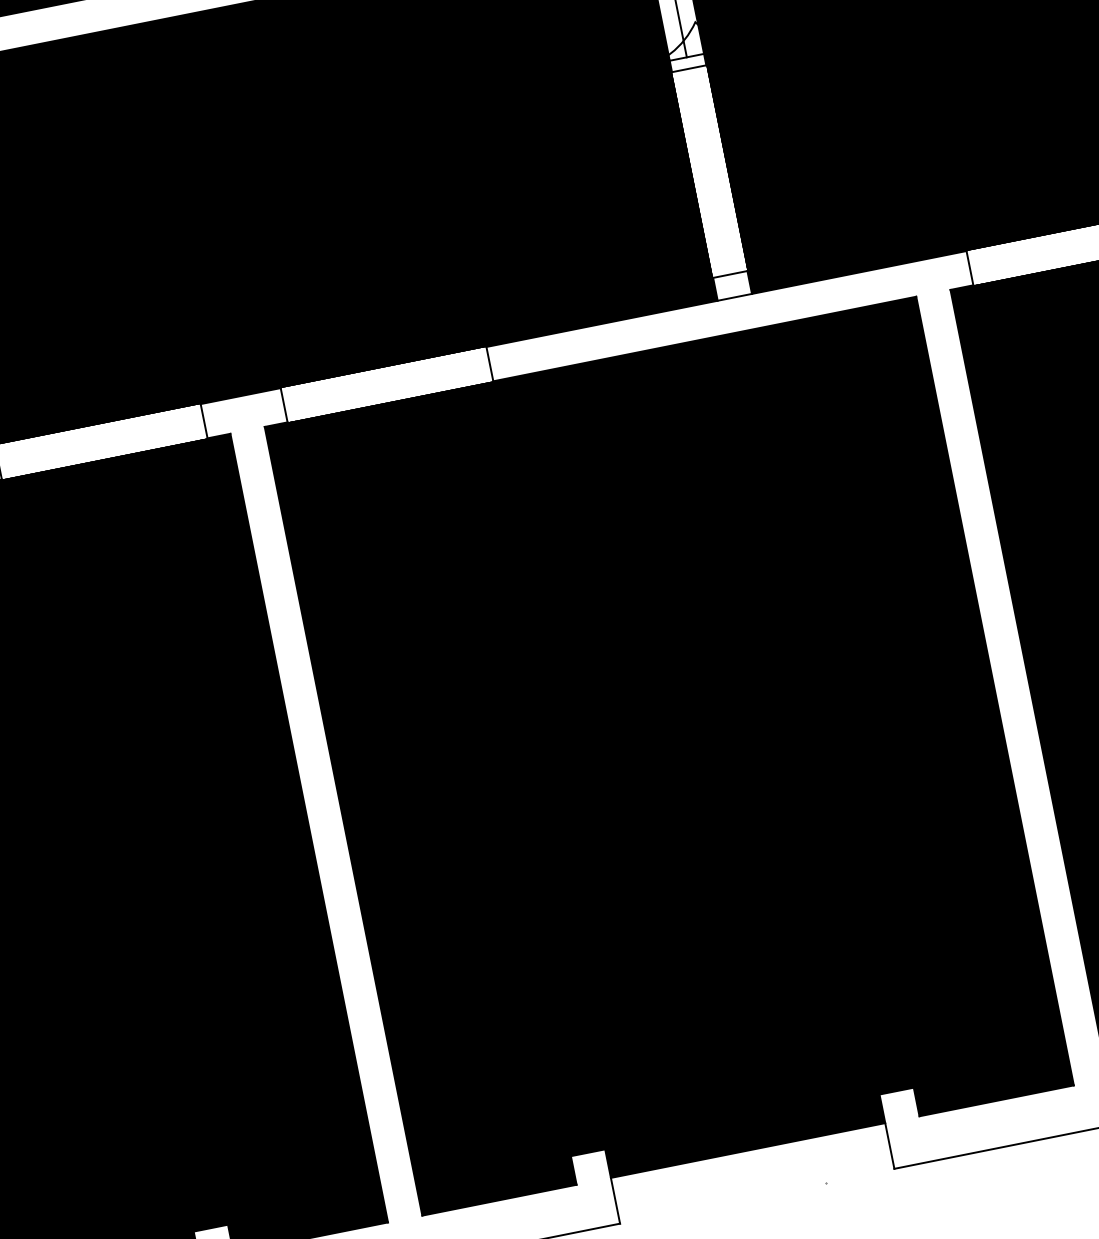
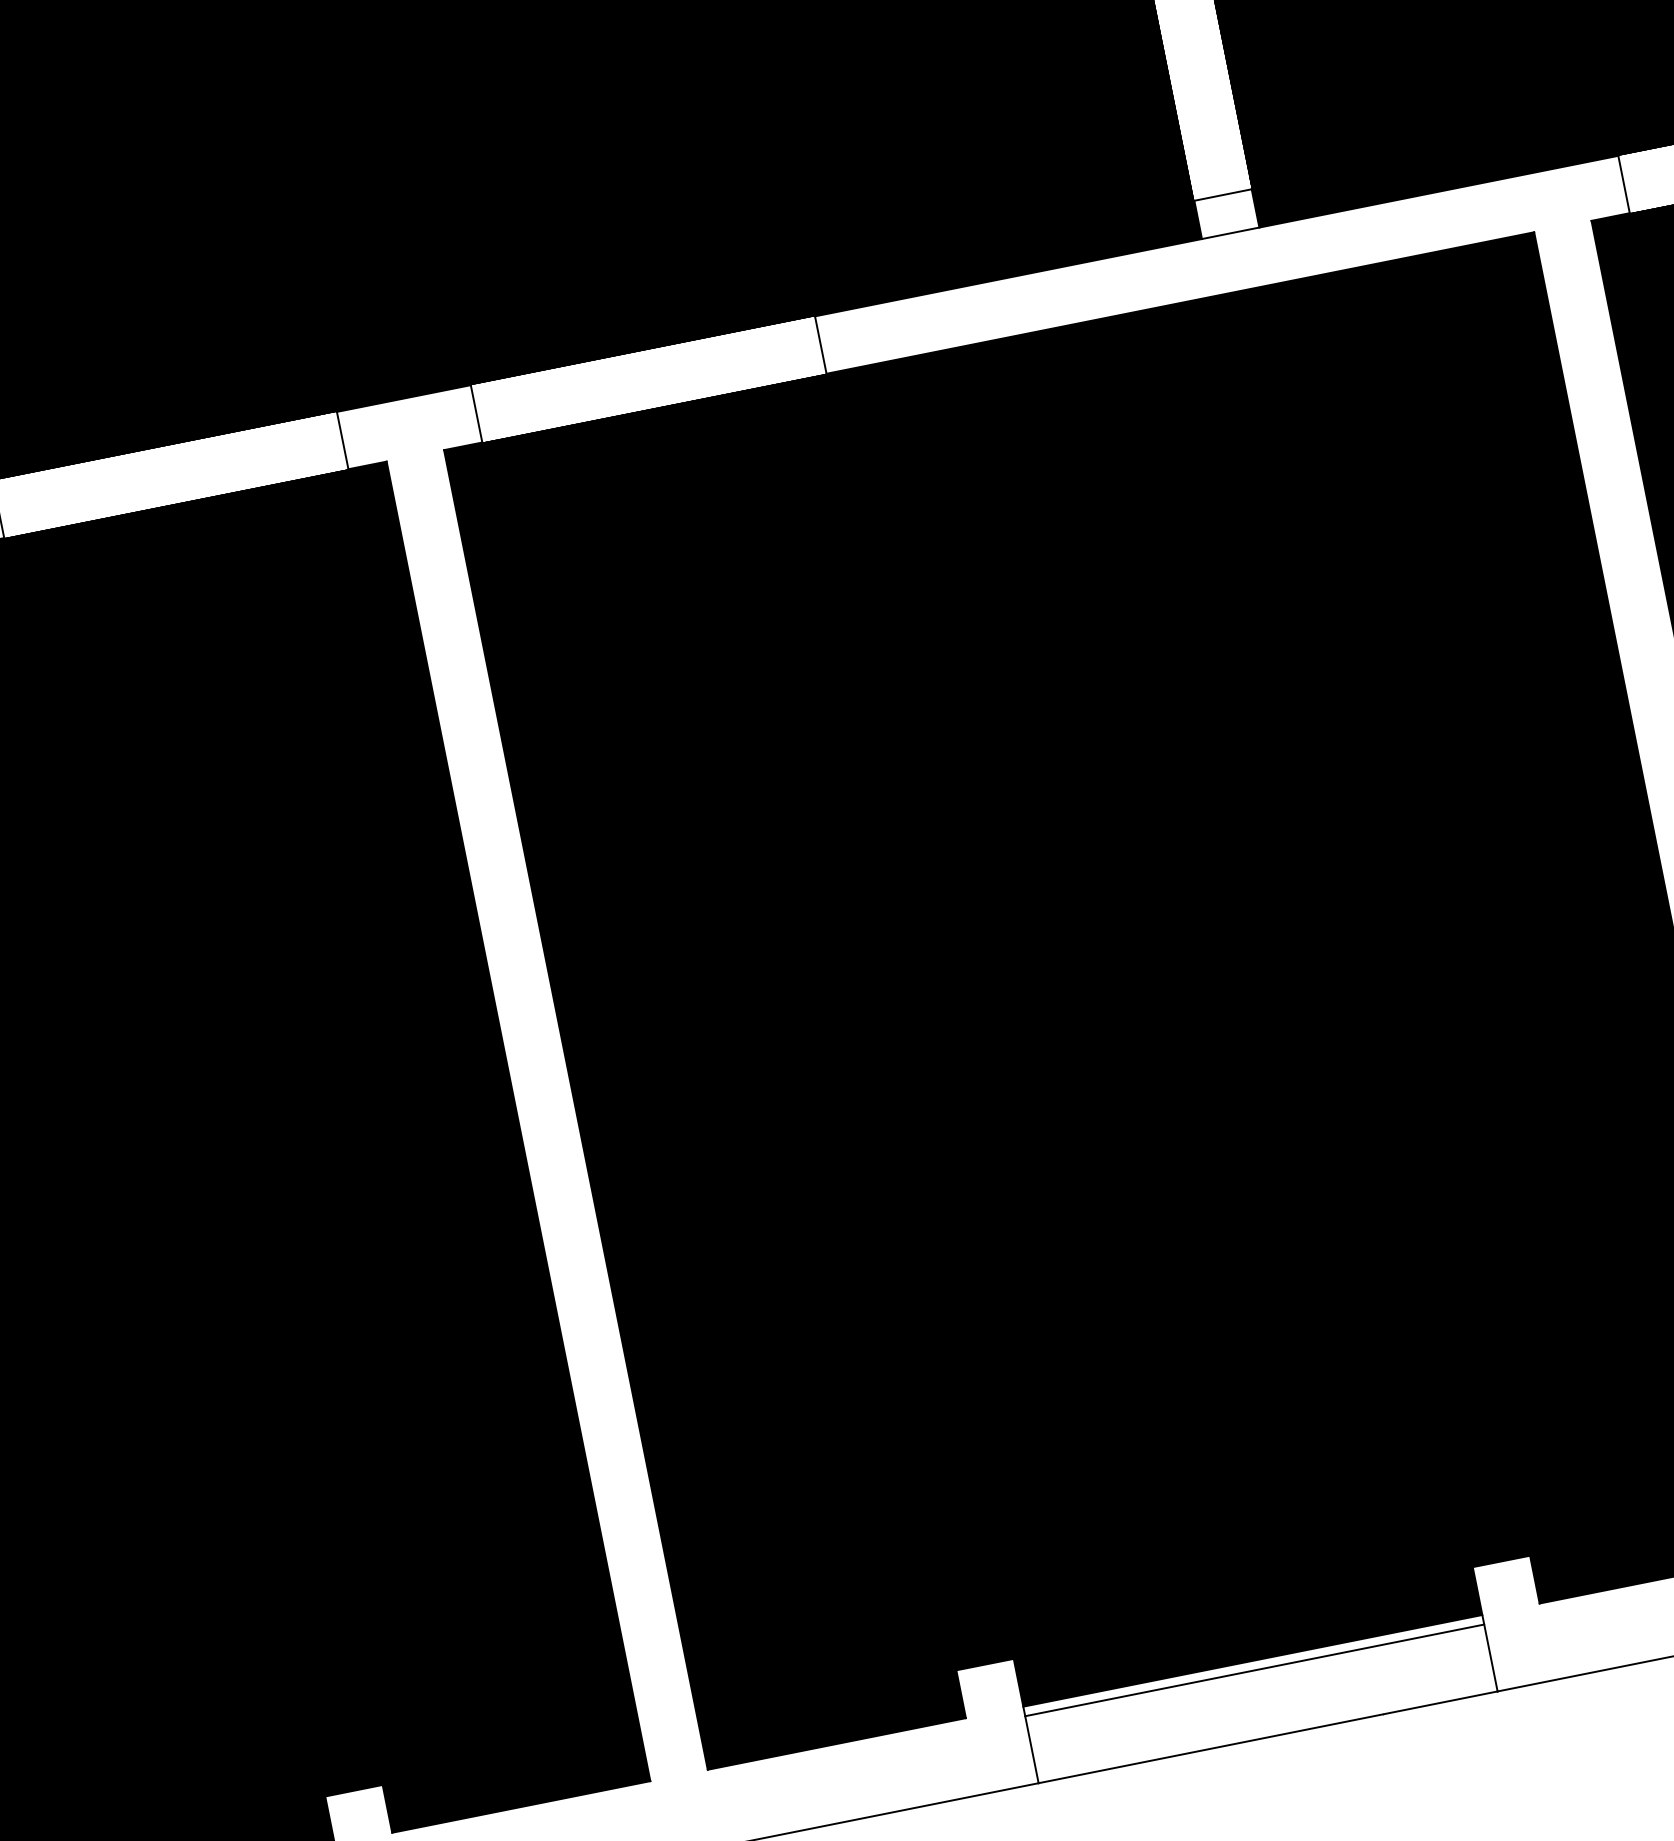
line: (749, 1155) -> (1255, 1669), added
line: (757, 1195) -> (1268, 1736), added

